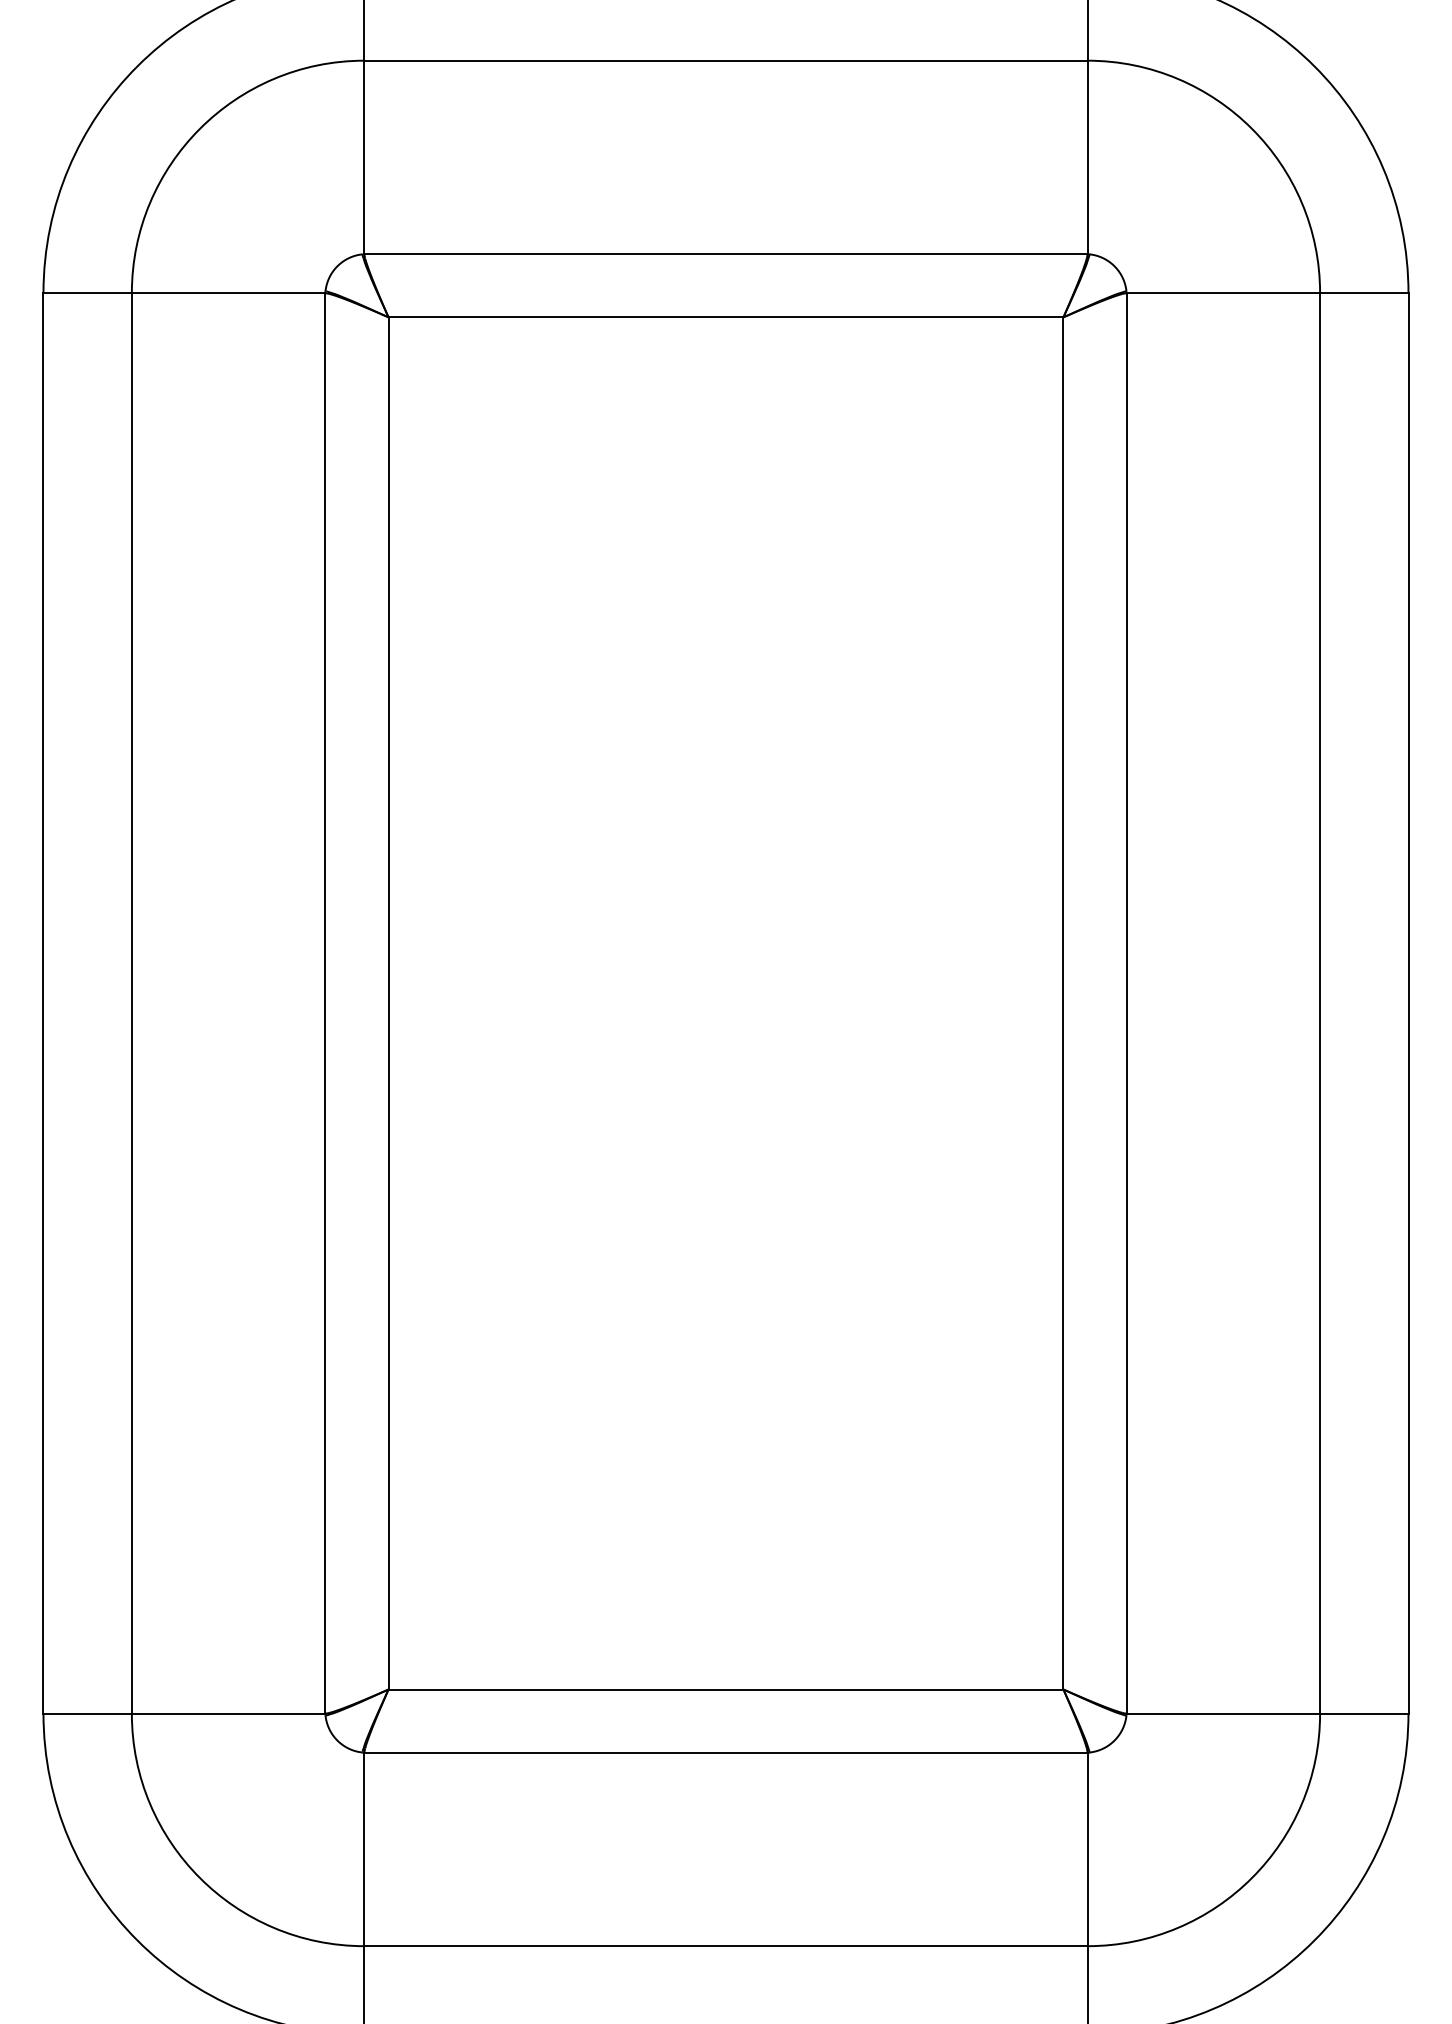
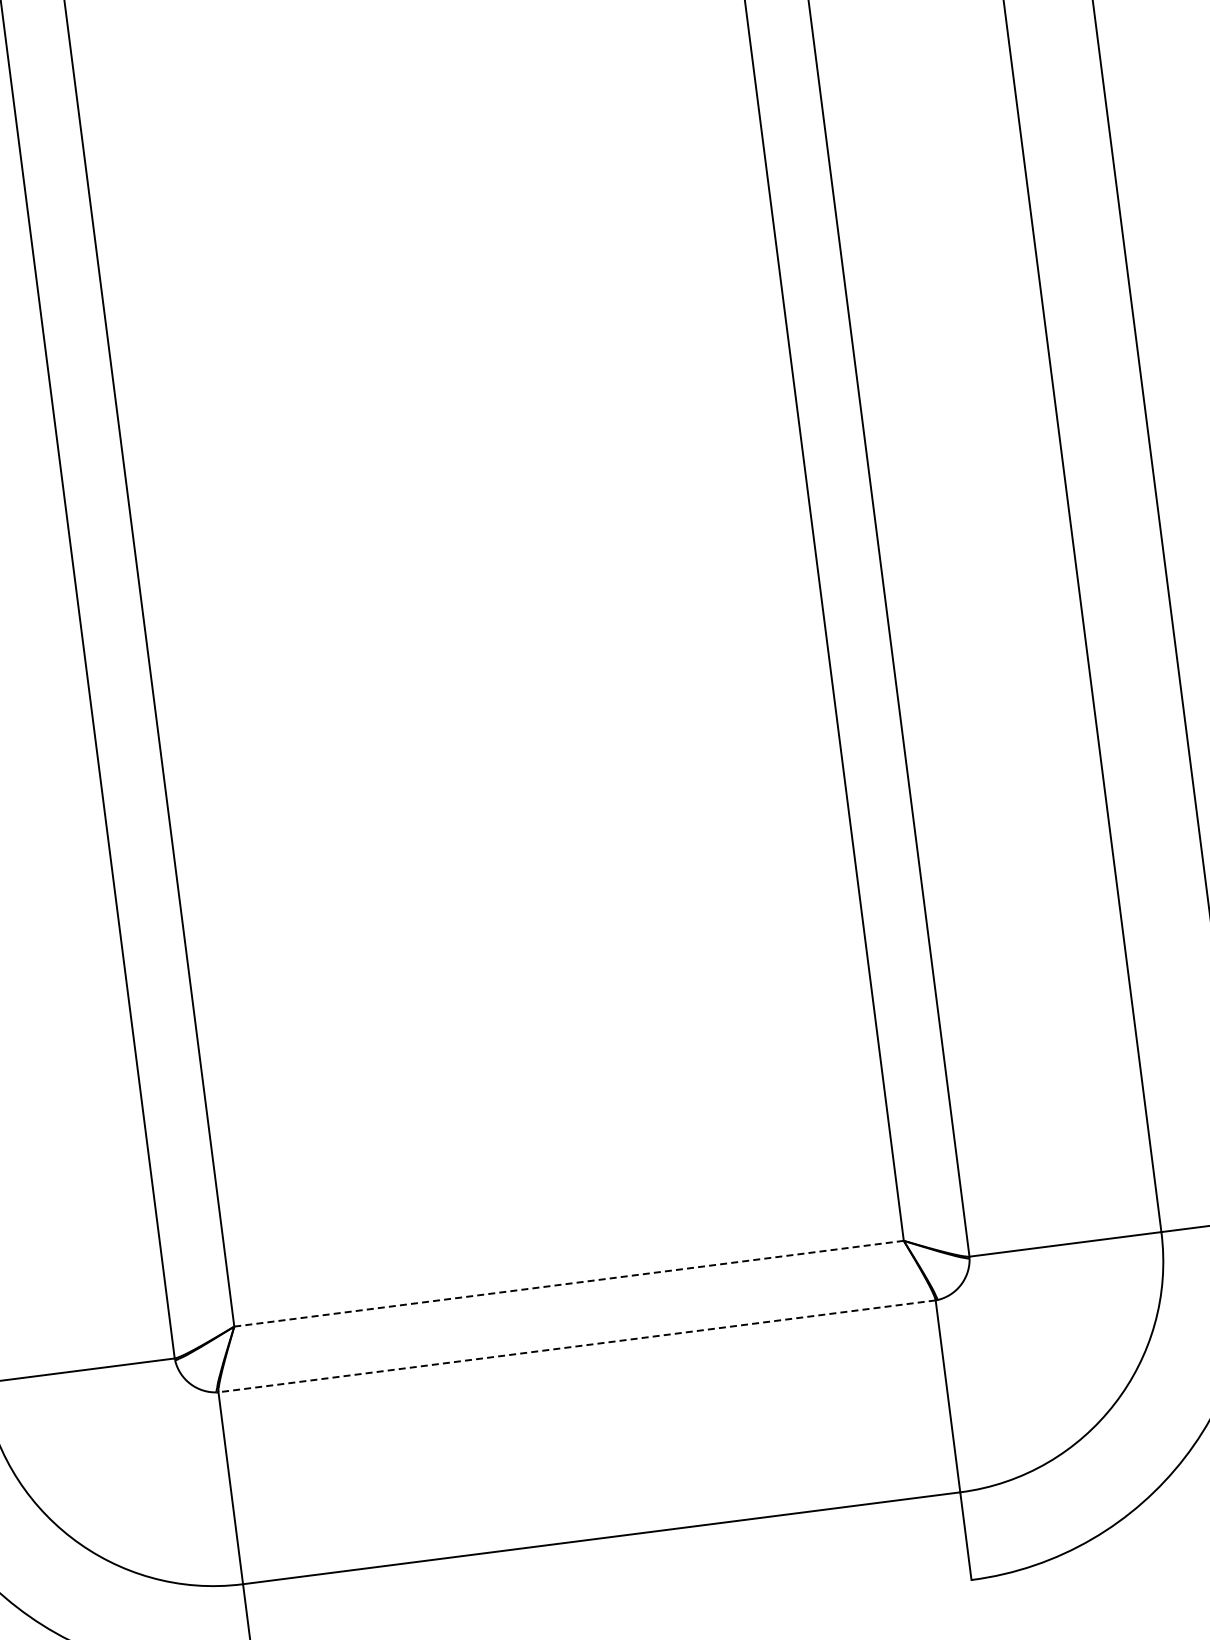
line: (726, 1689) -> (569, 1283), solid -> dashed
line: (725, 1752) -> (576, 1346), solid -> dashed

